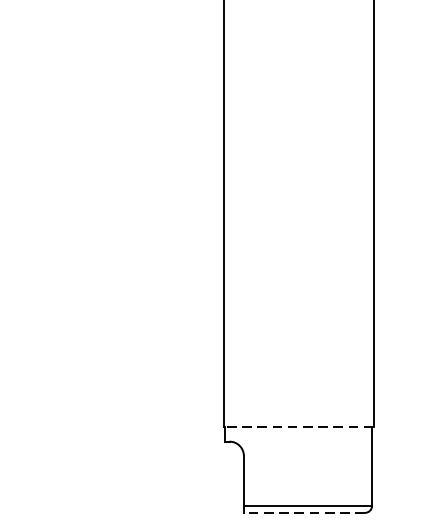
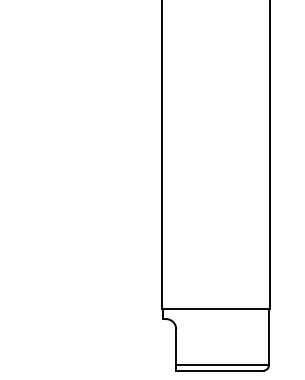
line: (298, 427) -> (215, 308), dashed -> solid
line: (305, 512) -> (220, 370), dashed -> solid

